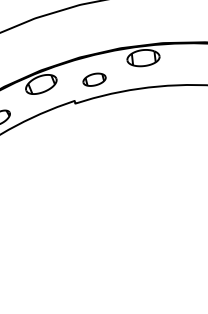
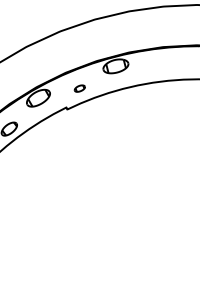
part: (94, 79) -> (79, 88), size x0.6

